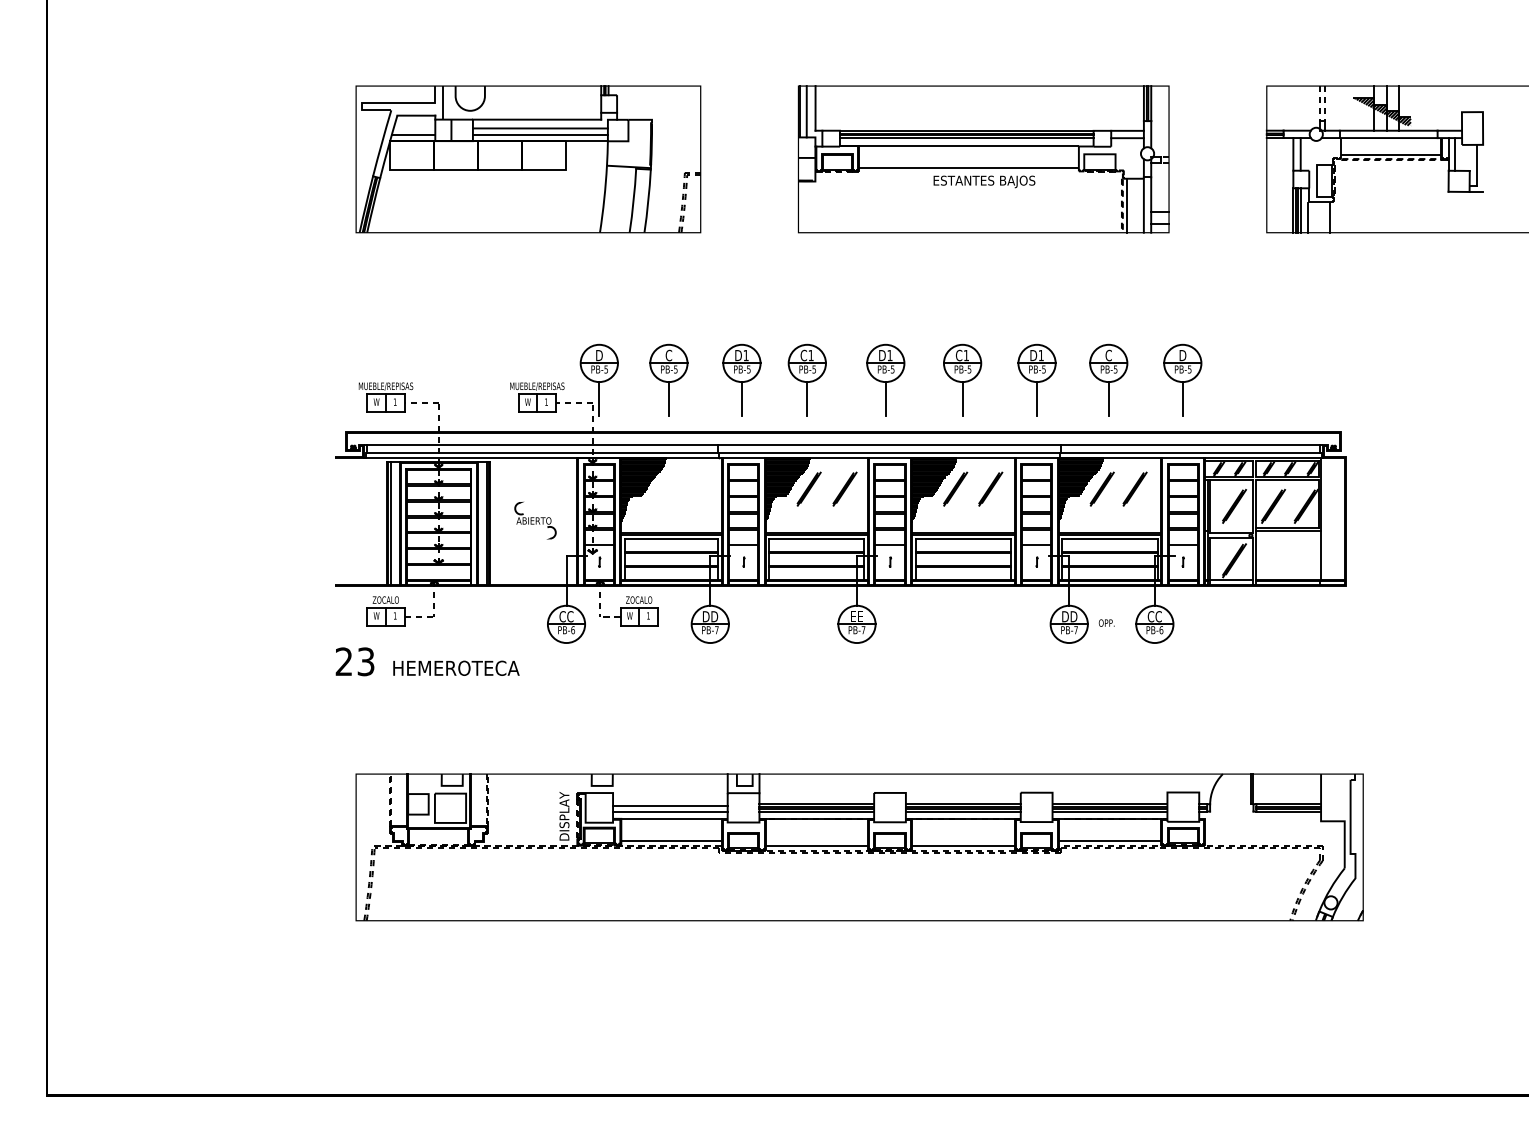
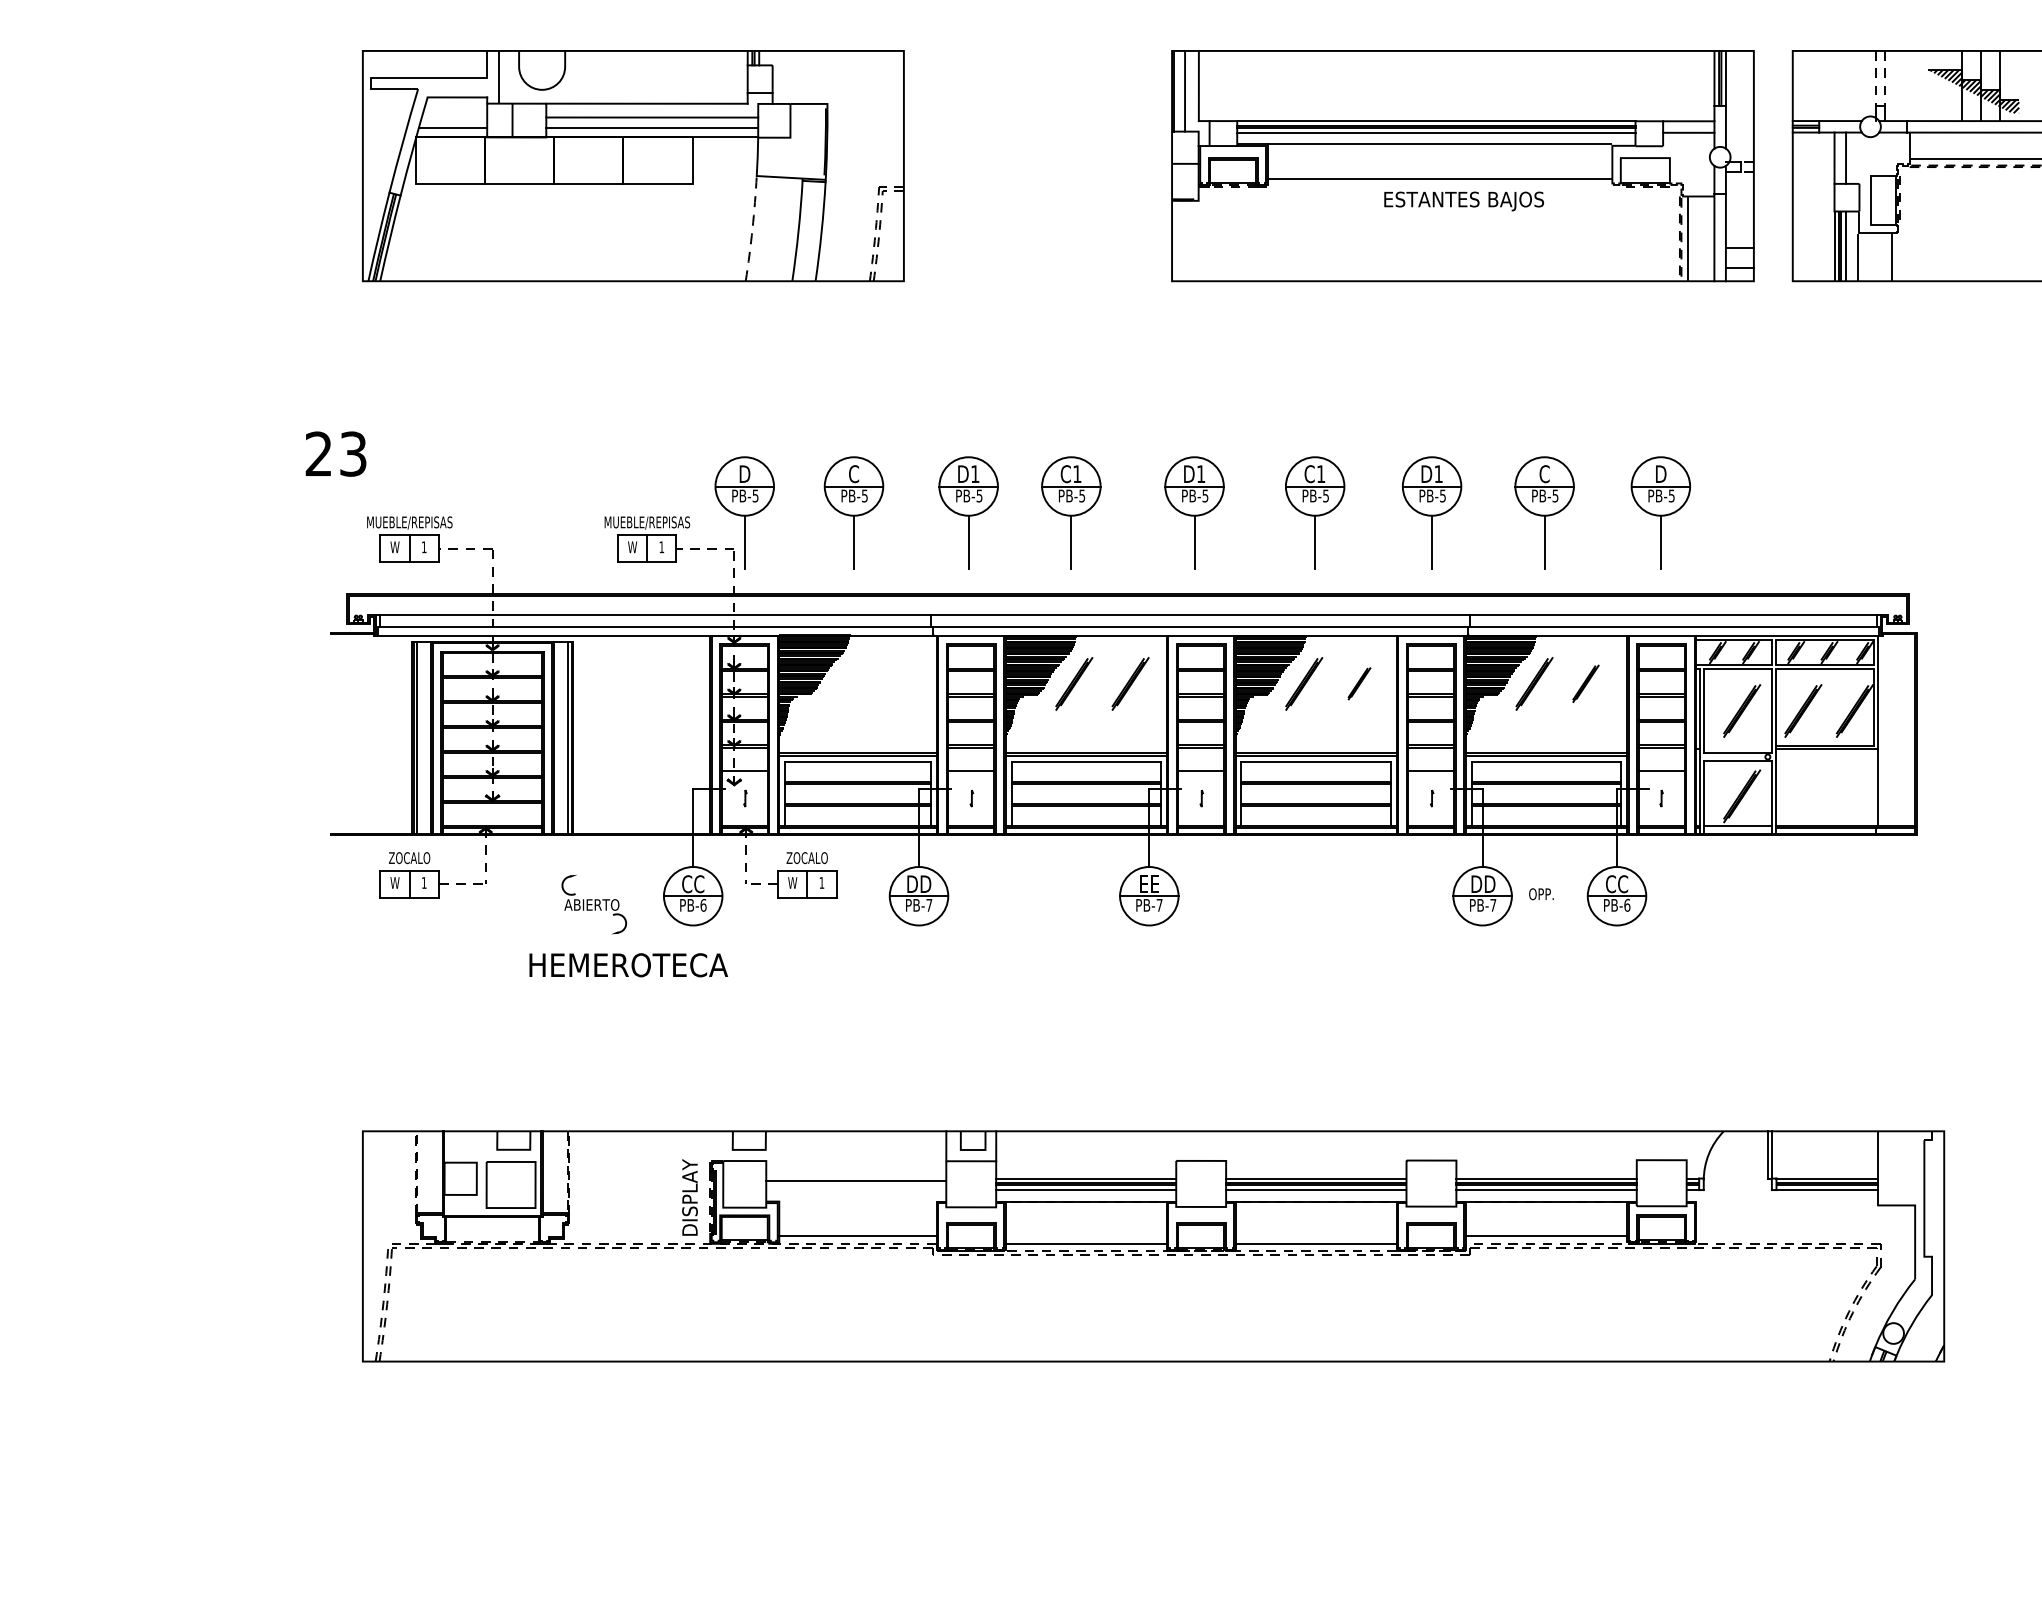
part: (983, 159) -> (1462, 166), moved
arc: (604, 199) -> (752, 229), solid -> dashed
part: (990, 488) -> (1358, 682), size x0.6
part: (1134, 488) -> (1585, 682), size x0.7
part: (535, 520) -> (594, 904), moved
text: (354, 661) -> (335, 453), moved
text: (456, 667) -> (628, 963), moved
line: (670, 811) -> (856, 1190), removed
line: (671, 818) -> (858, 1201), removed

